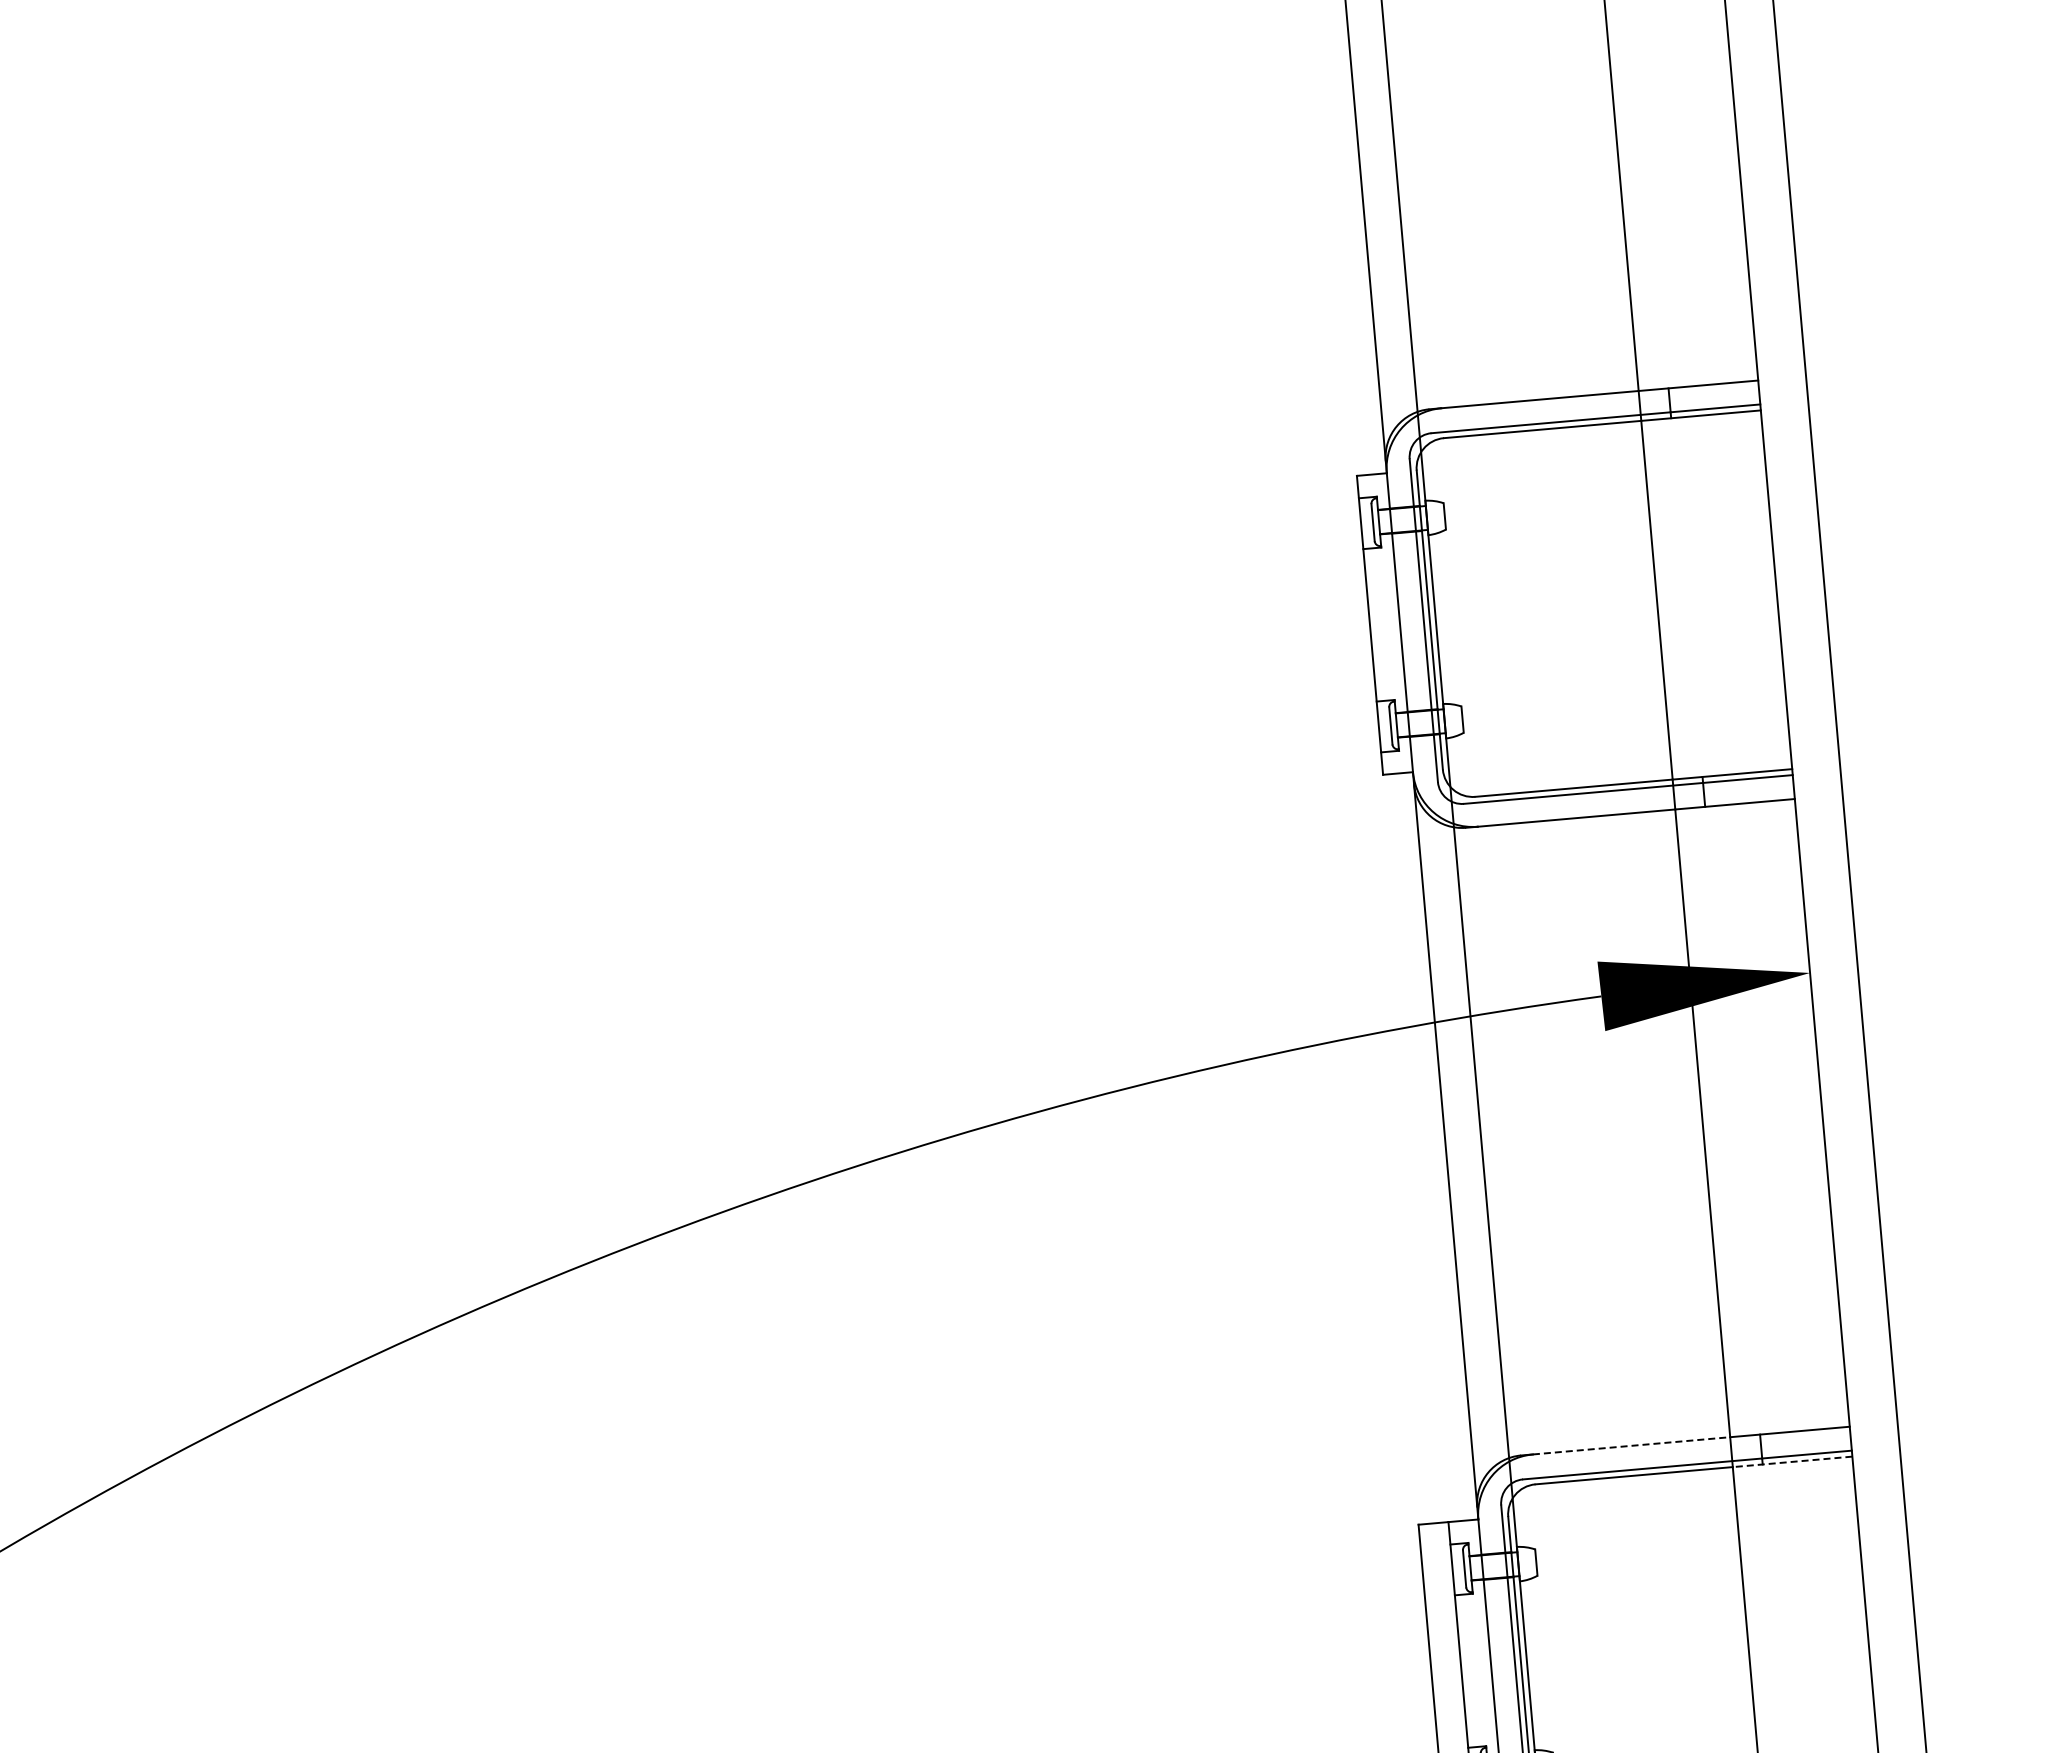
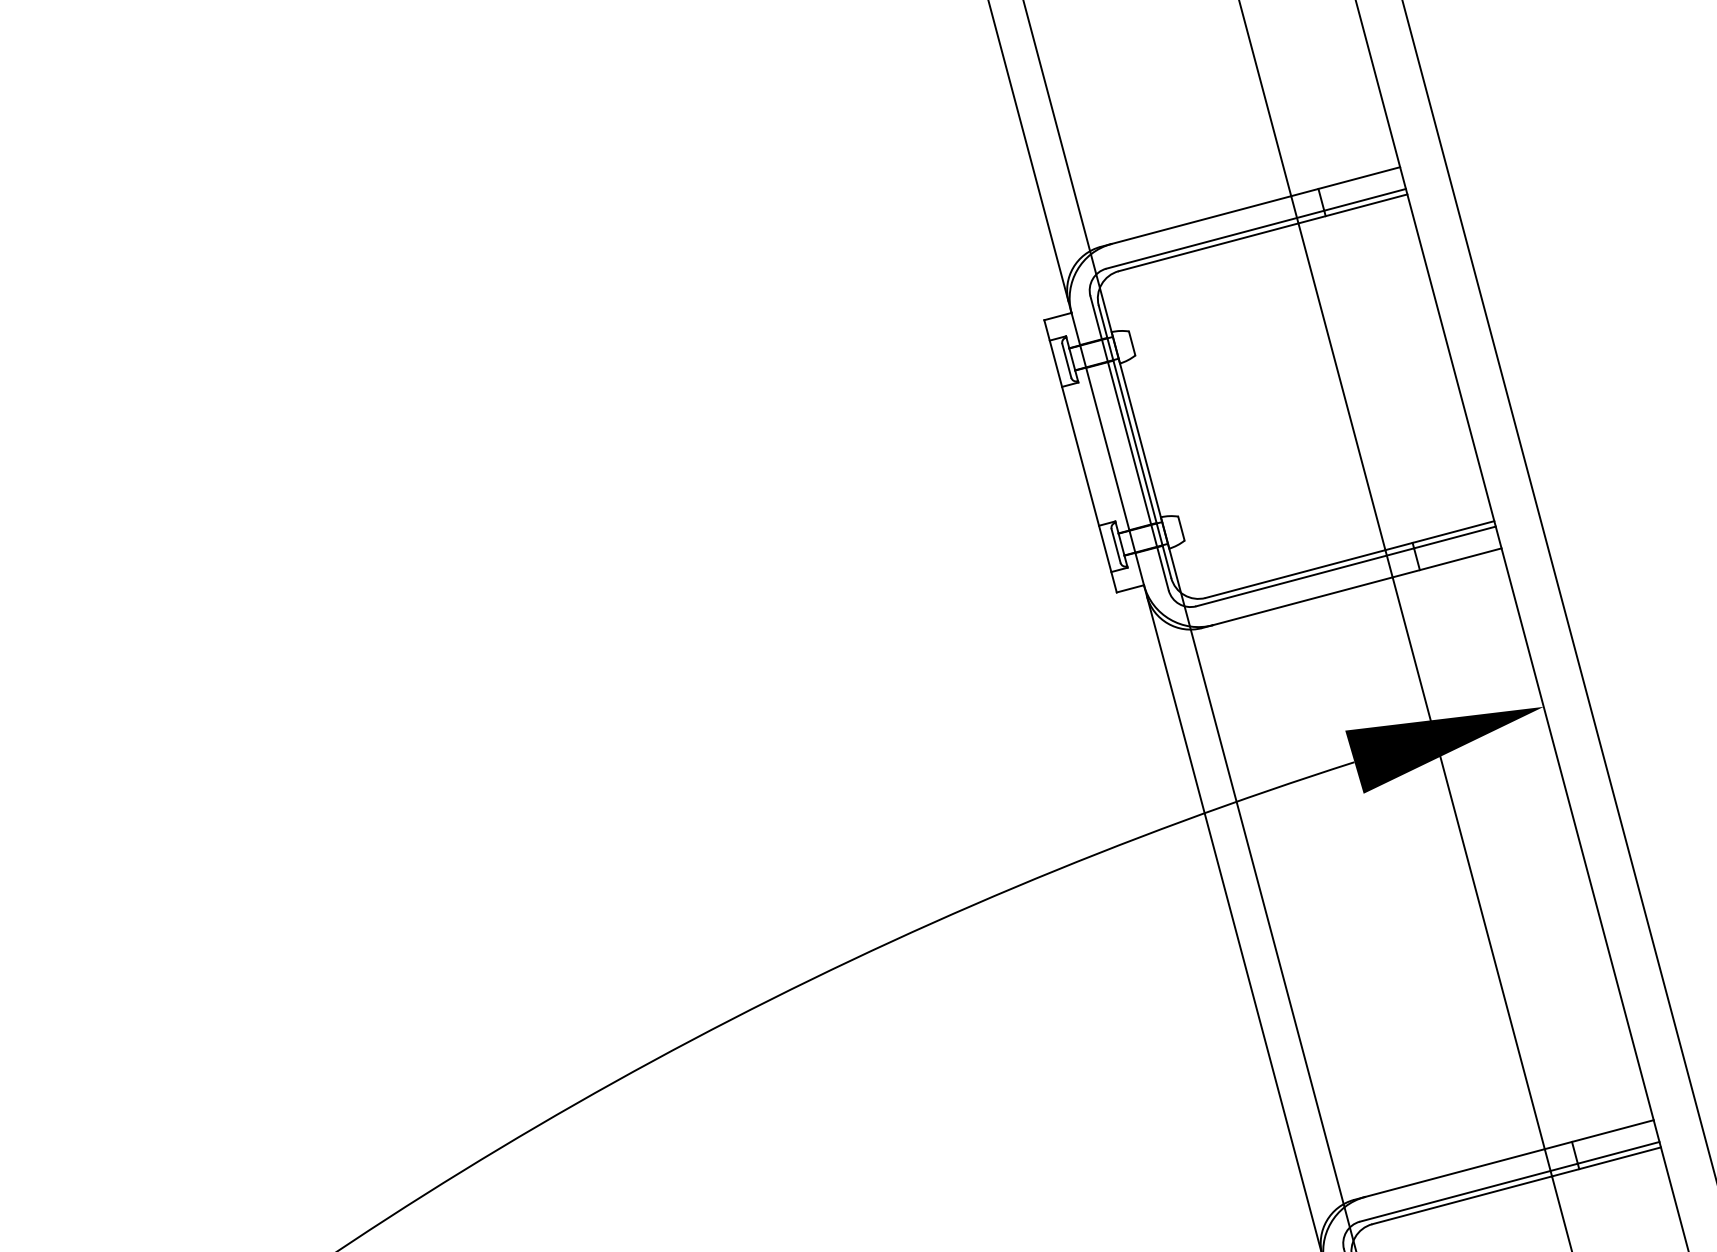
line: (1632, 1445) -> (1455, 1172), dashed -> solid
line: (1792, 1461) -> (1606, 1161), dashed -> solid

